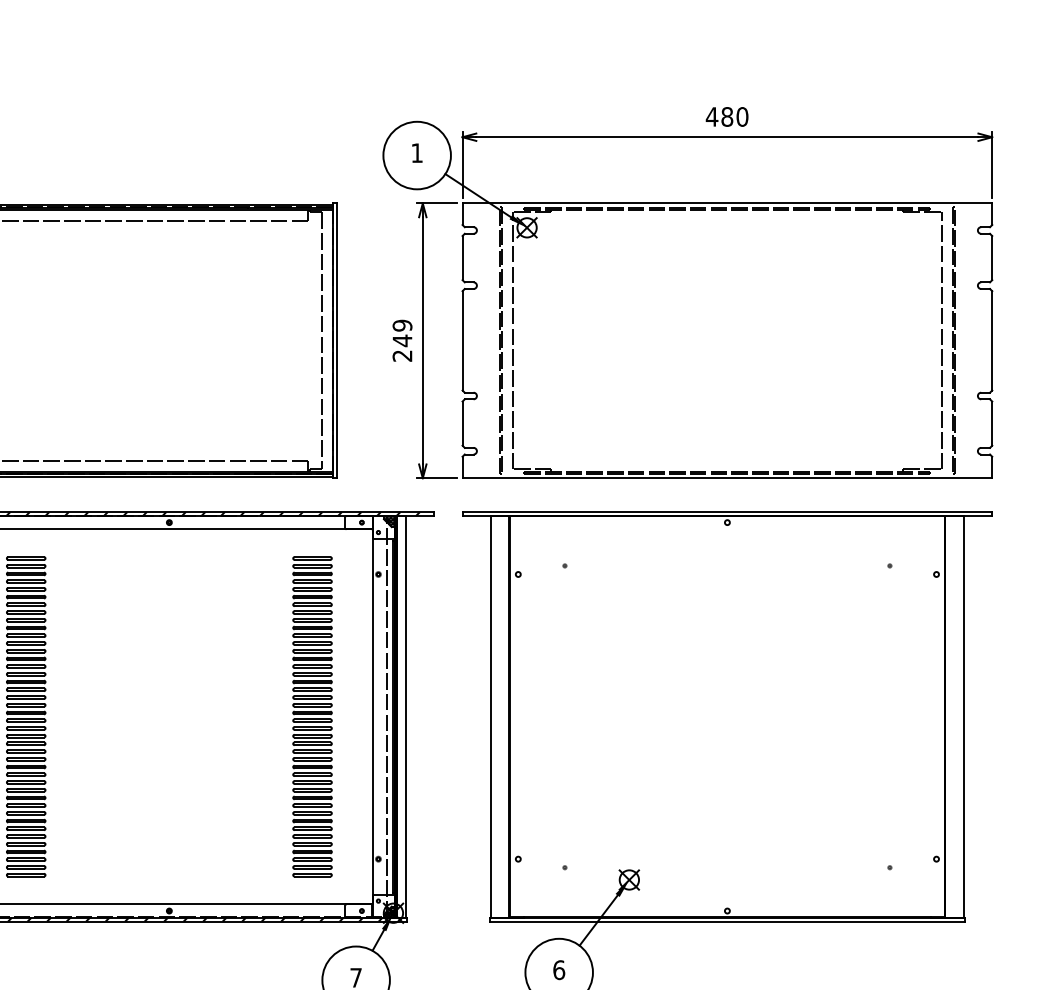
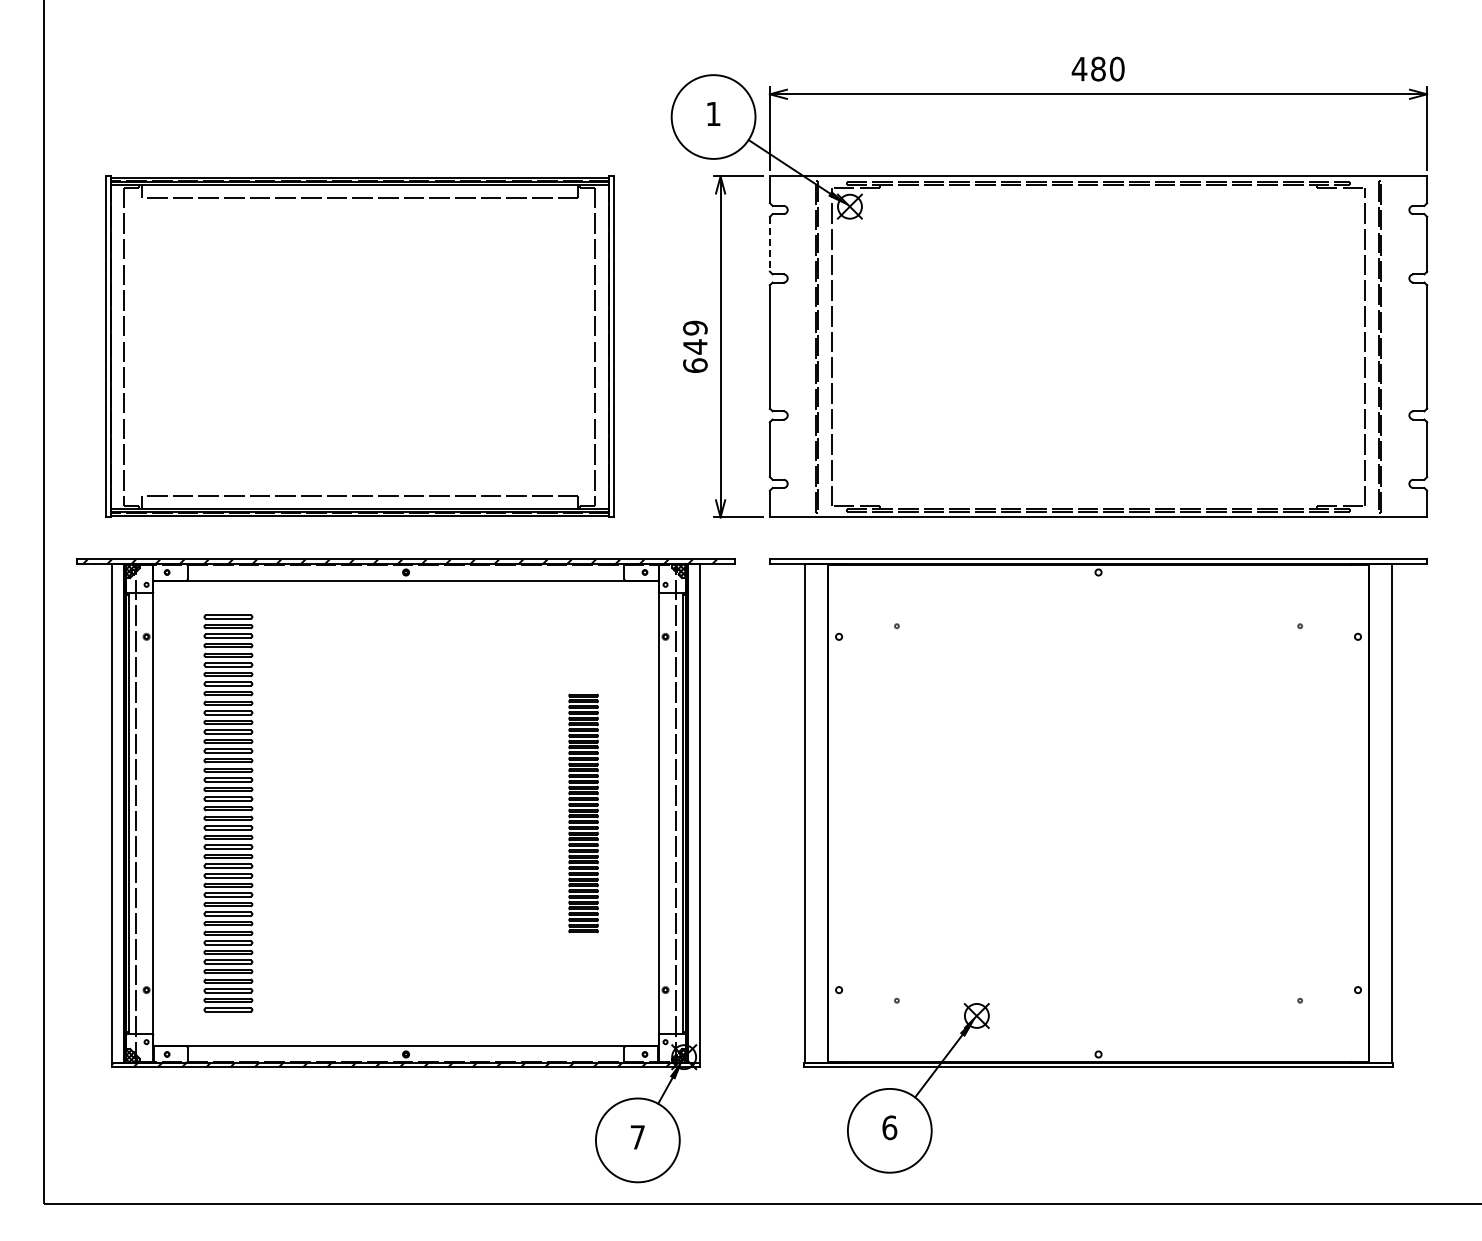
line: (462, 258) -> (769, 244), solid -> dashed
text: (402, 355) -> (695, 365), 249 -> 649
part: (312, 716) -> (583, 813), size x0.6

